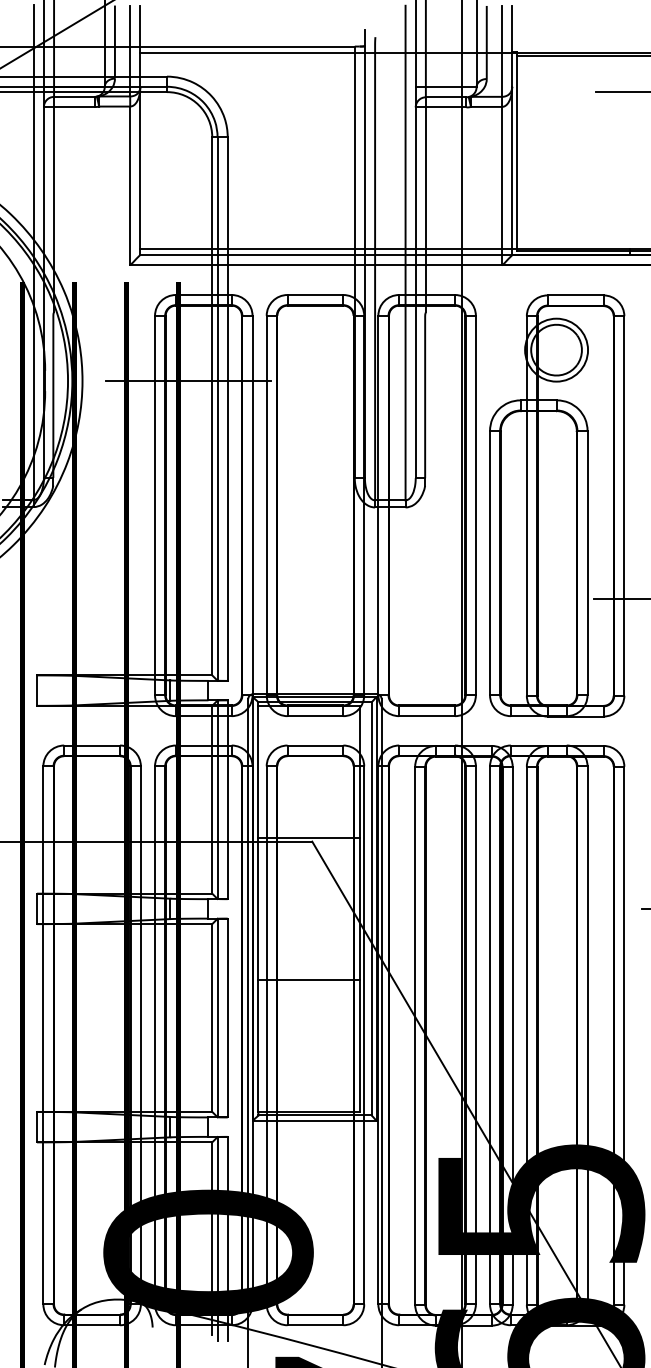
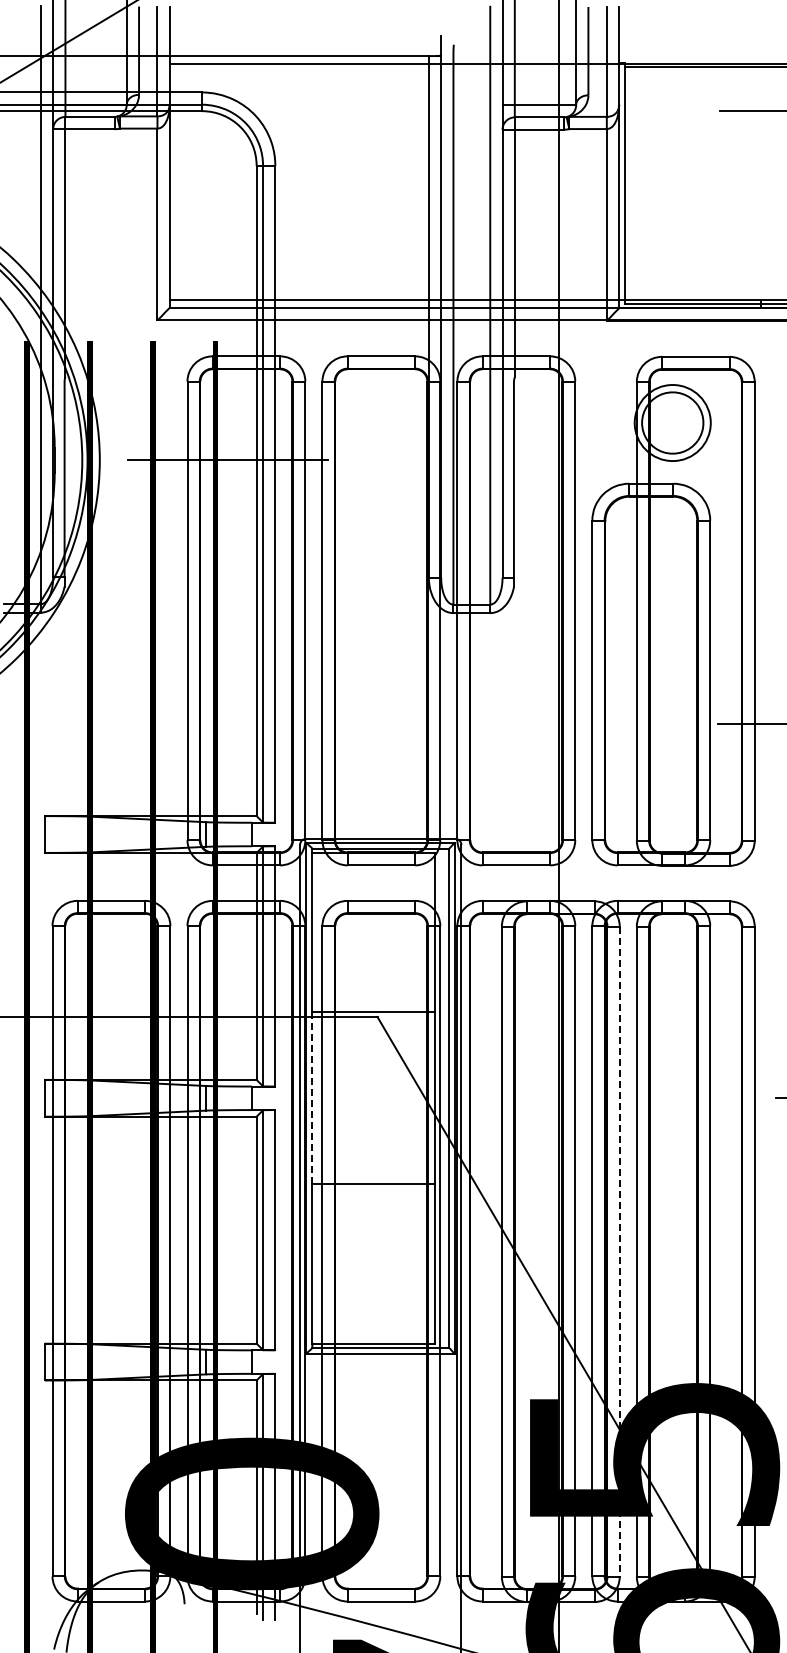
line: (258, 909) -> (312, 1098), solid -> dashed
line: (512, 1036) -> (619, 1252), solid -> dashed

